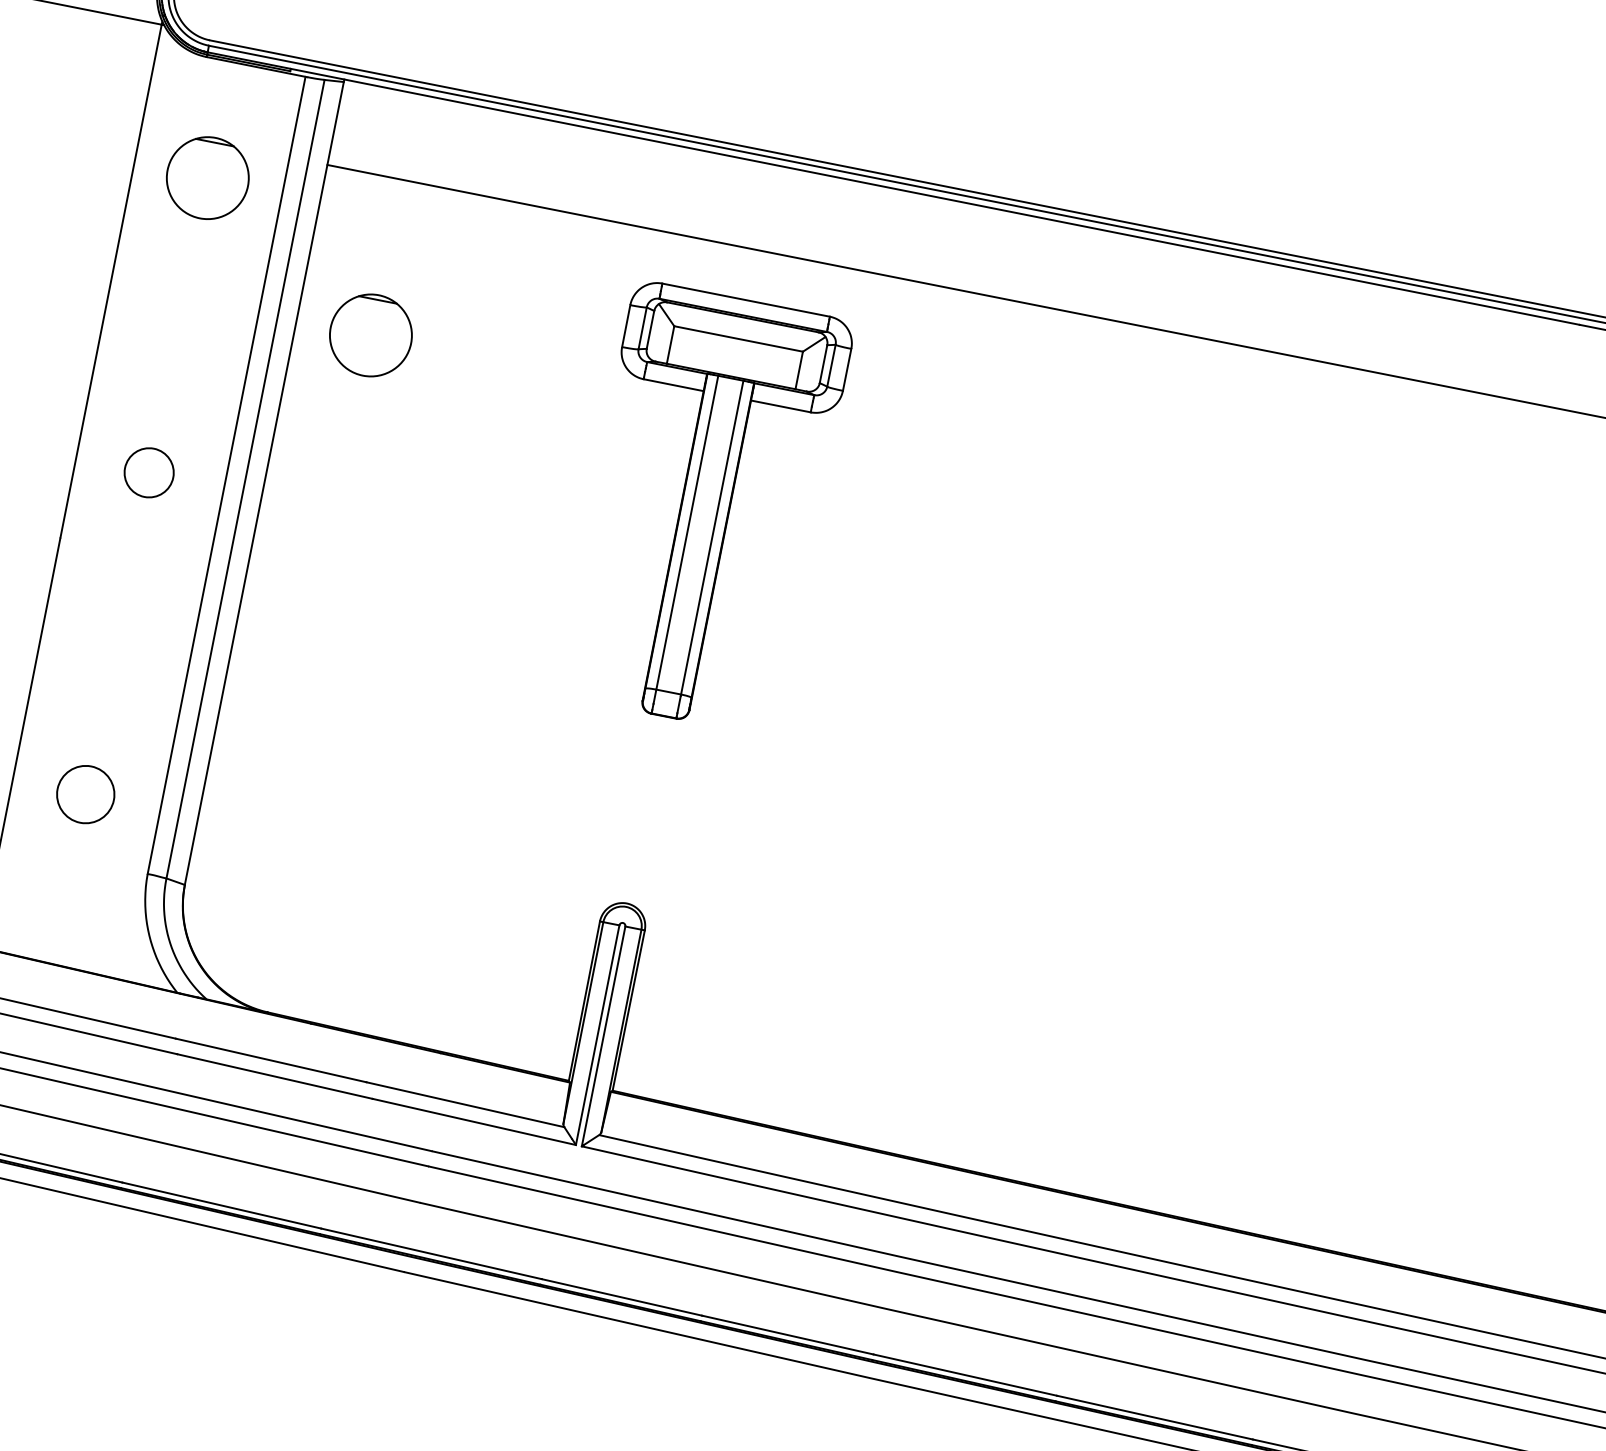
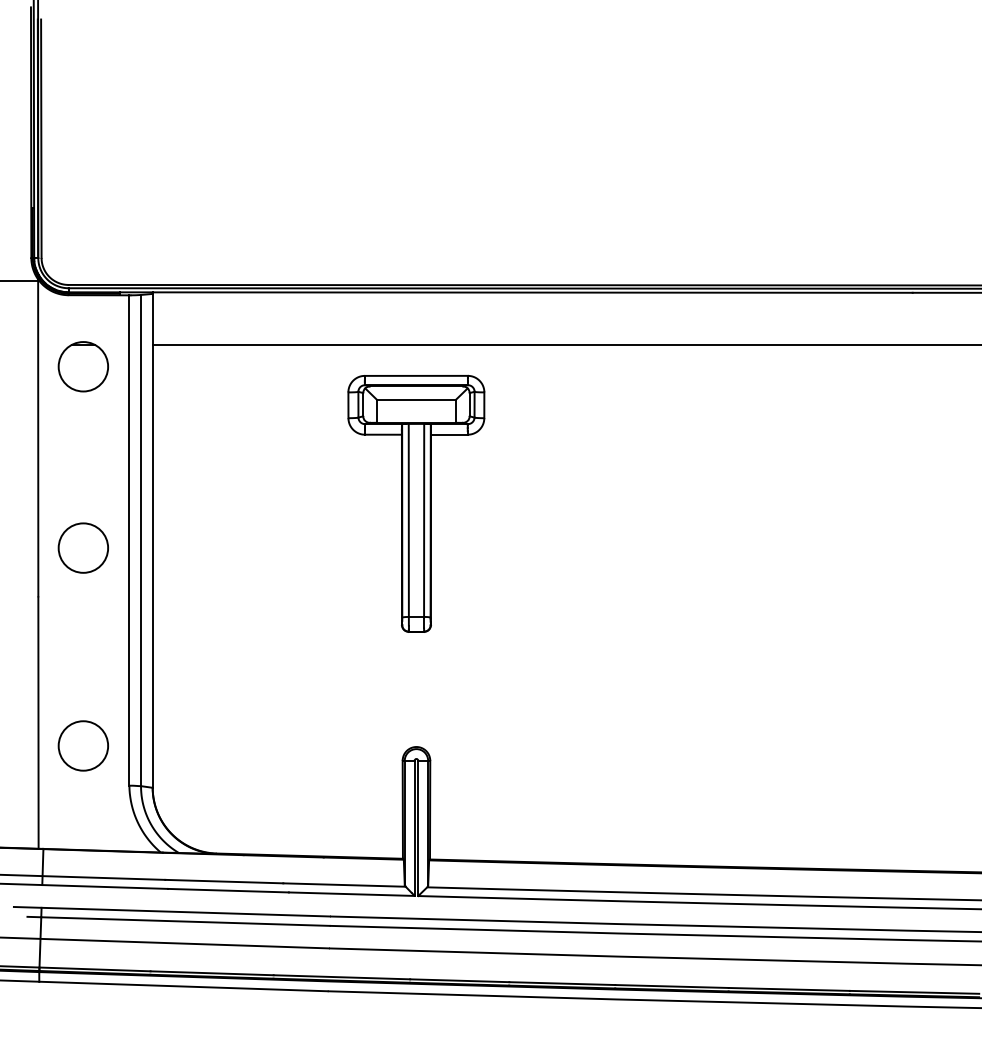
part: (369, 334) -> (197, 440), removed
circle: (148, 471) -> (82, 547), size x1.67
circle: (86, 793) -> (83, 745), size x1.43

